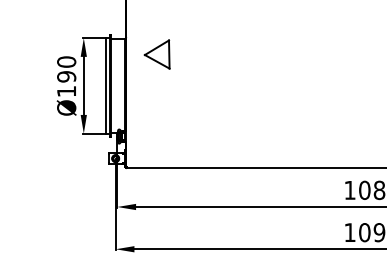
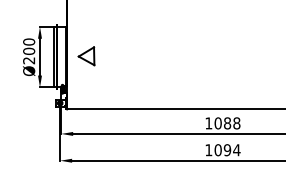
part: (157, 54) -> (86, 56), moved
text: (67, 84) -> (29, 56), Ø190 -> Ø200

